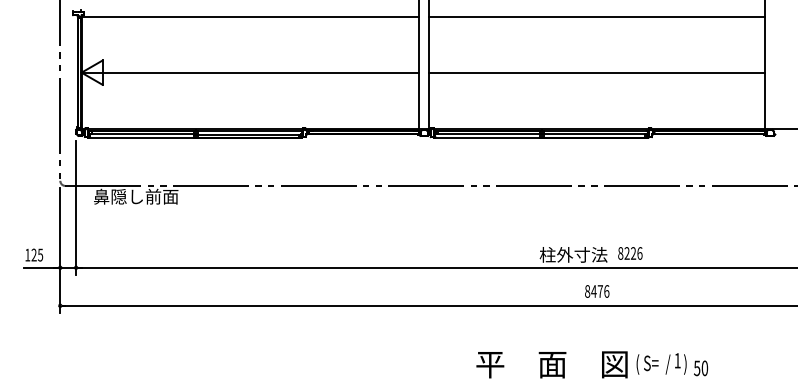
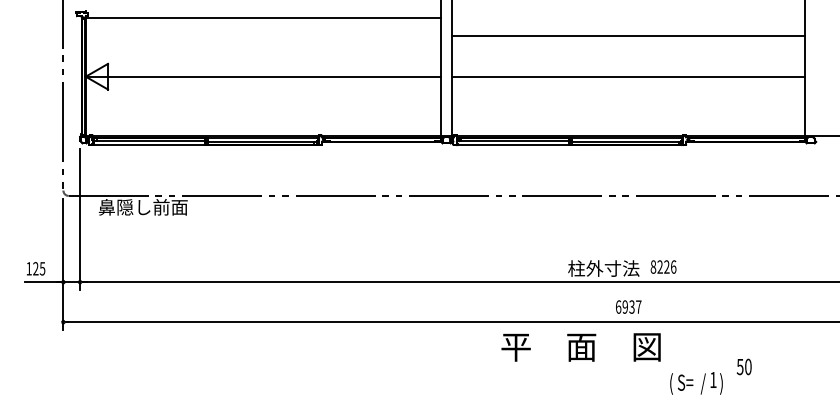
line: (596, 16) -> (627, 35), moved
text: (597, 291) -> (628, 307), 8476 -> 6937
text: (551, 364) -> (580, 347), moved
text: (701, 368) -> (744, 367), moved

